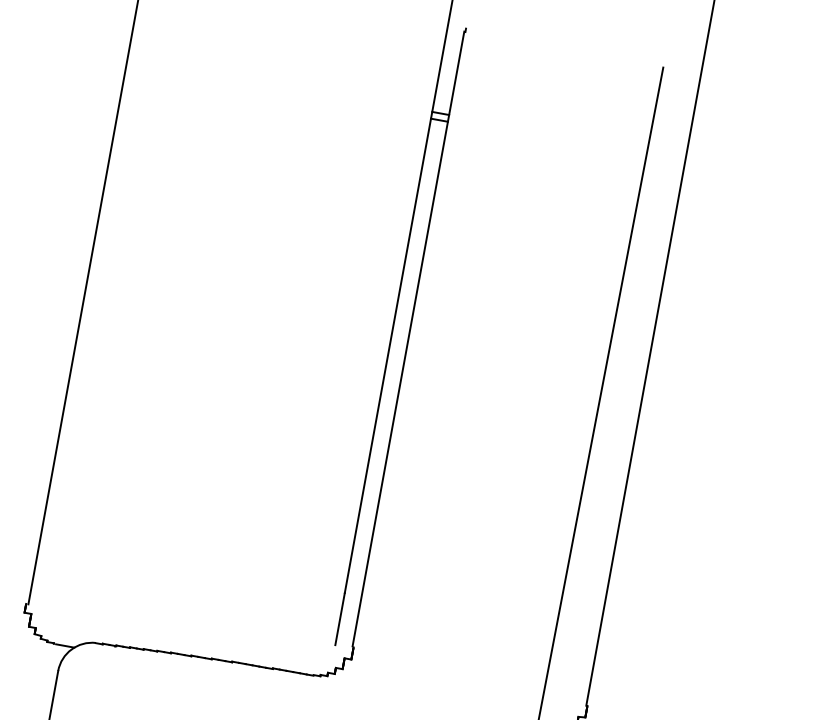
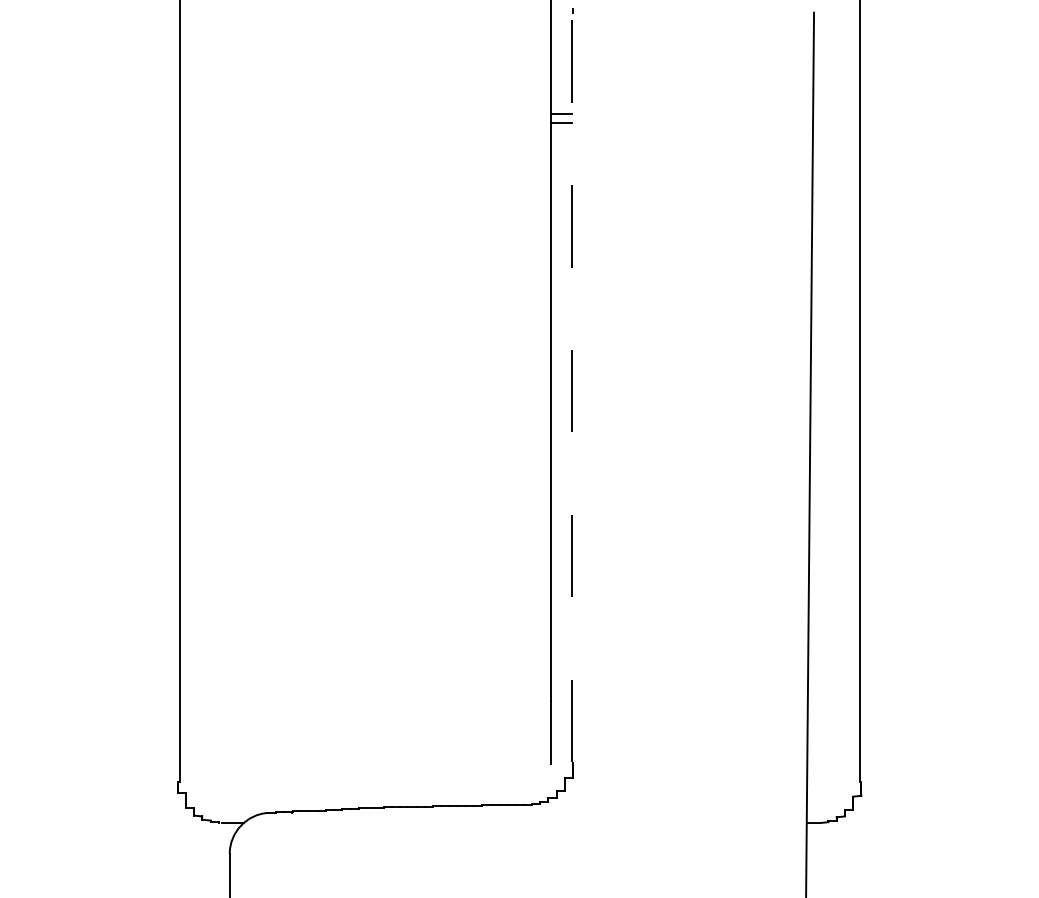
line: (408, 338) -> (571, 386), solid -> dashed

